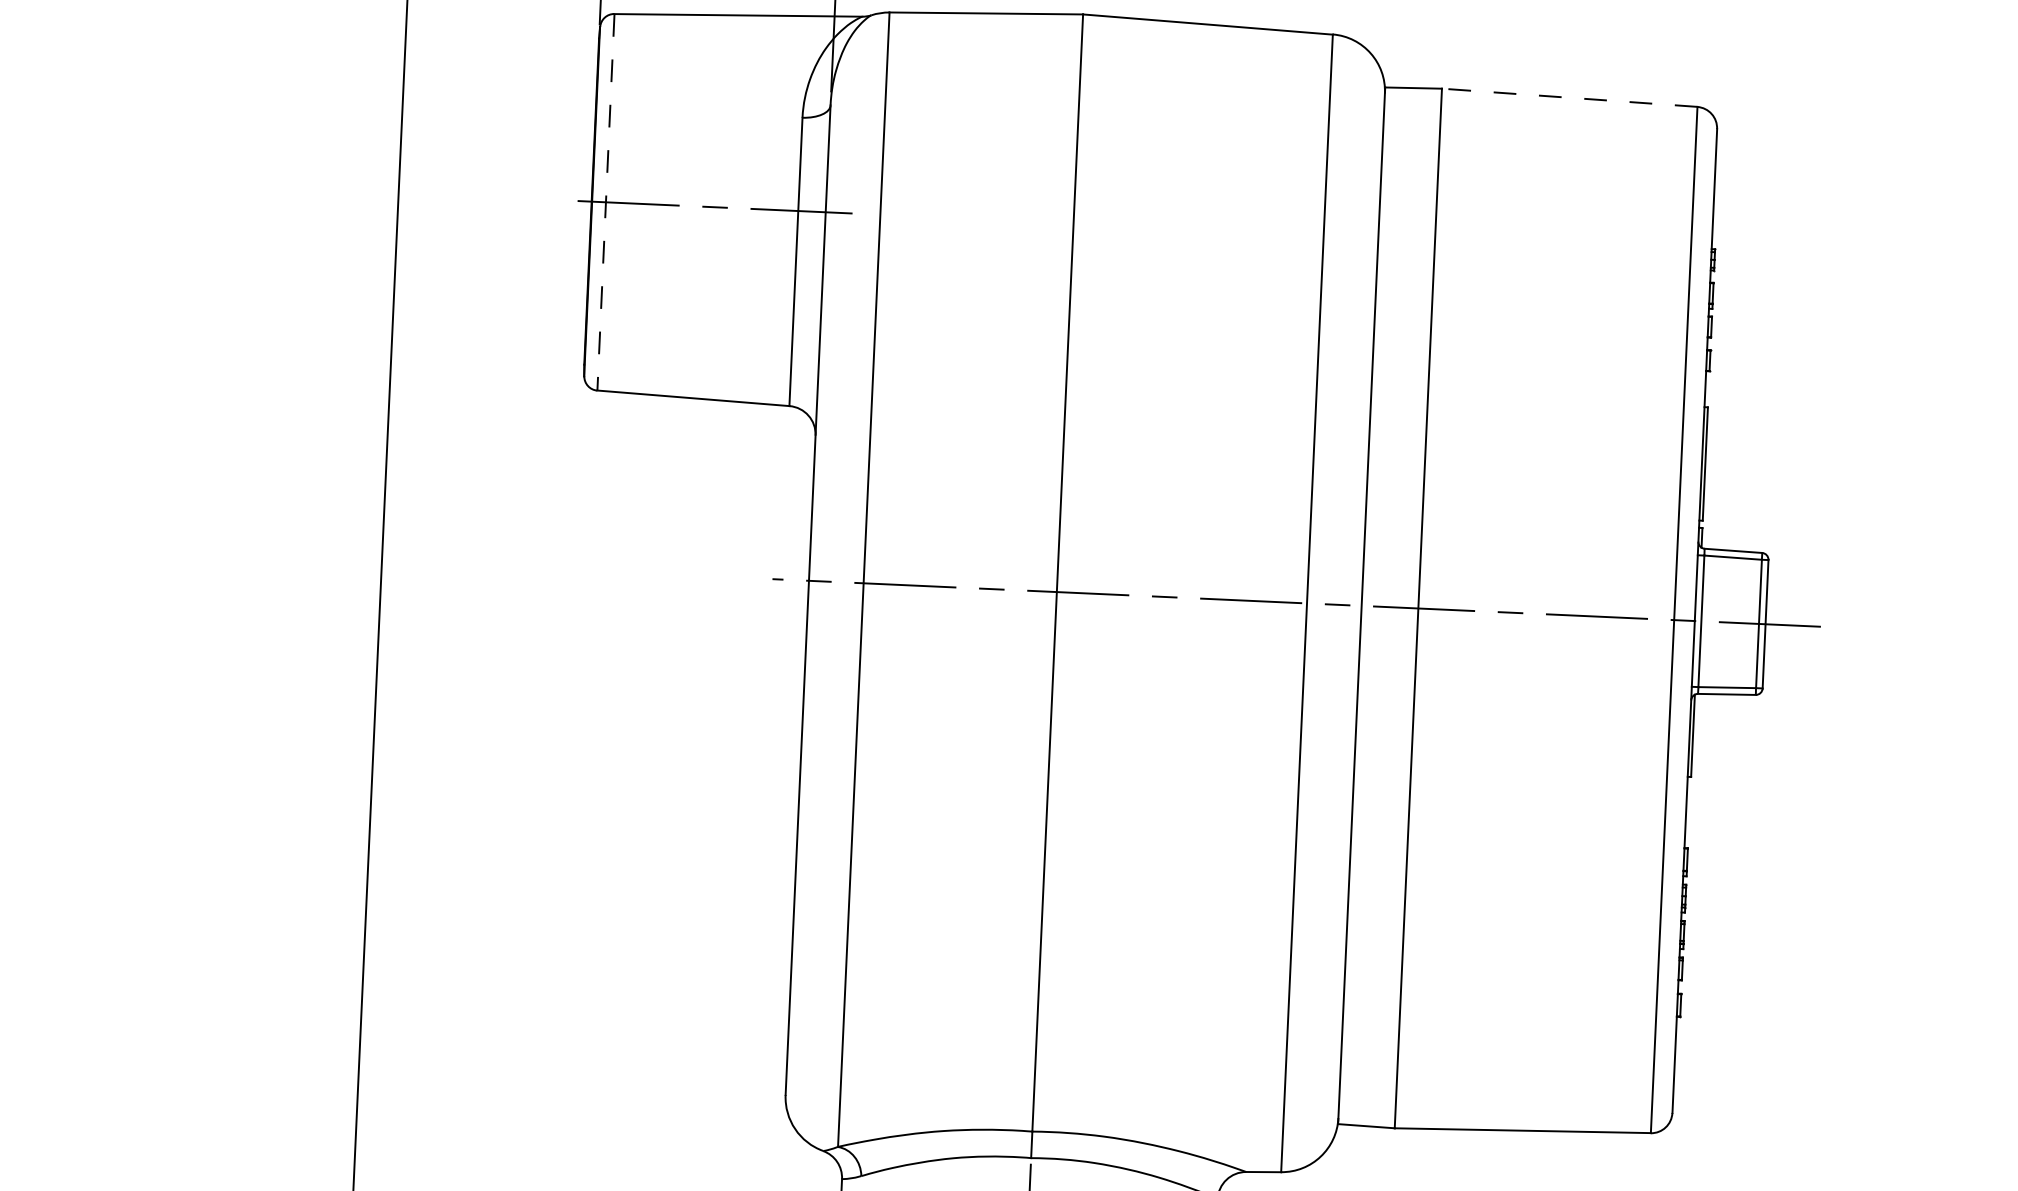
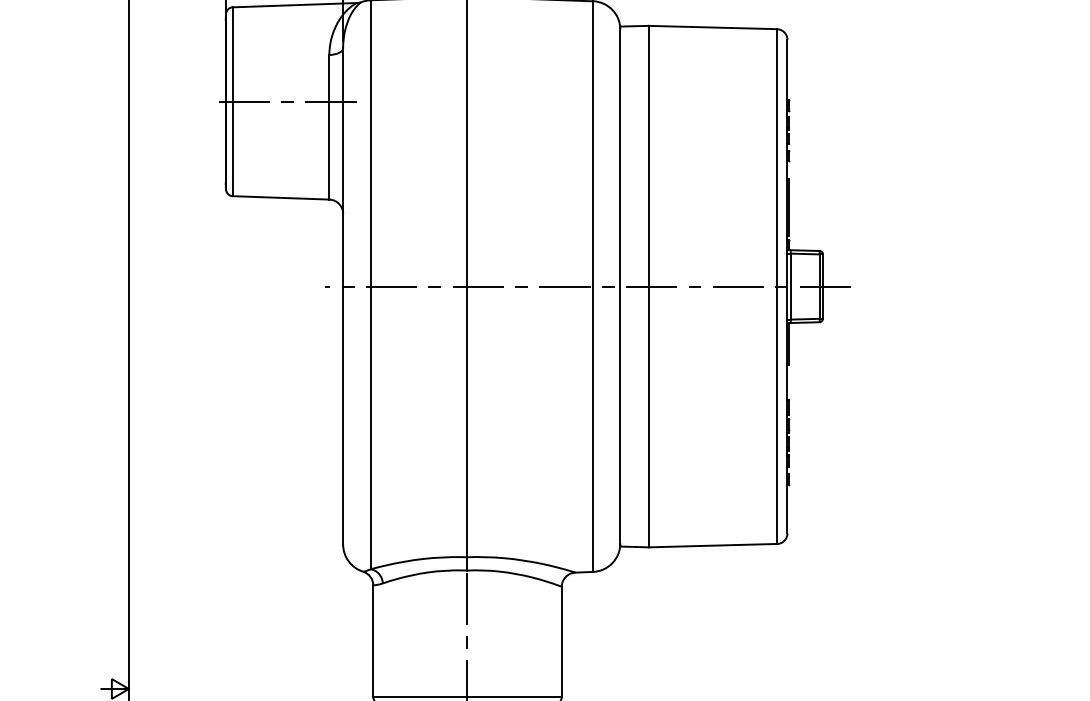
line: (1568, 97) -> (712, 27), dashed -> solid
line: (605, 203) -> (232, 102), dashed -> solid

